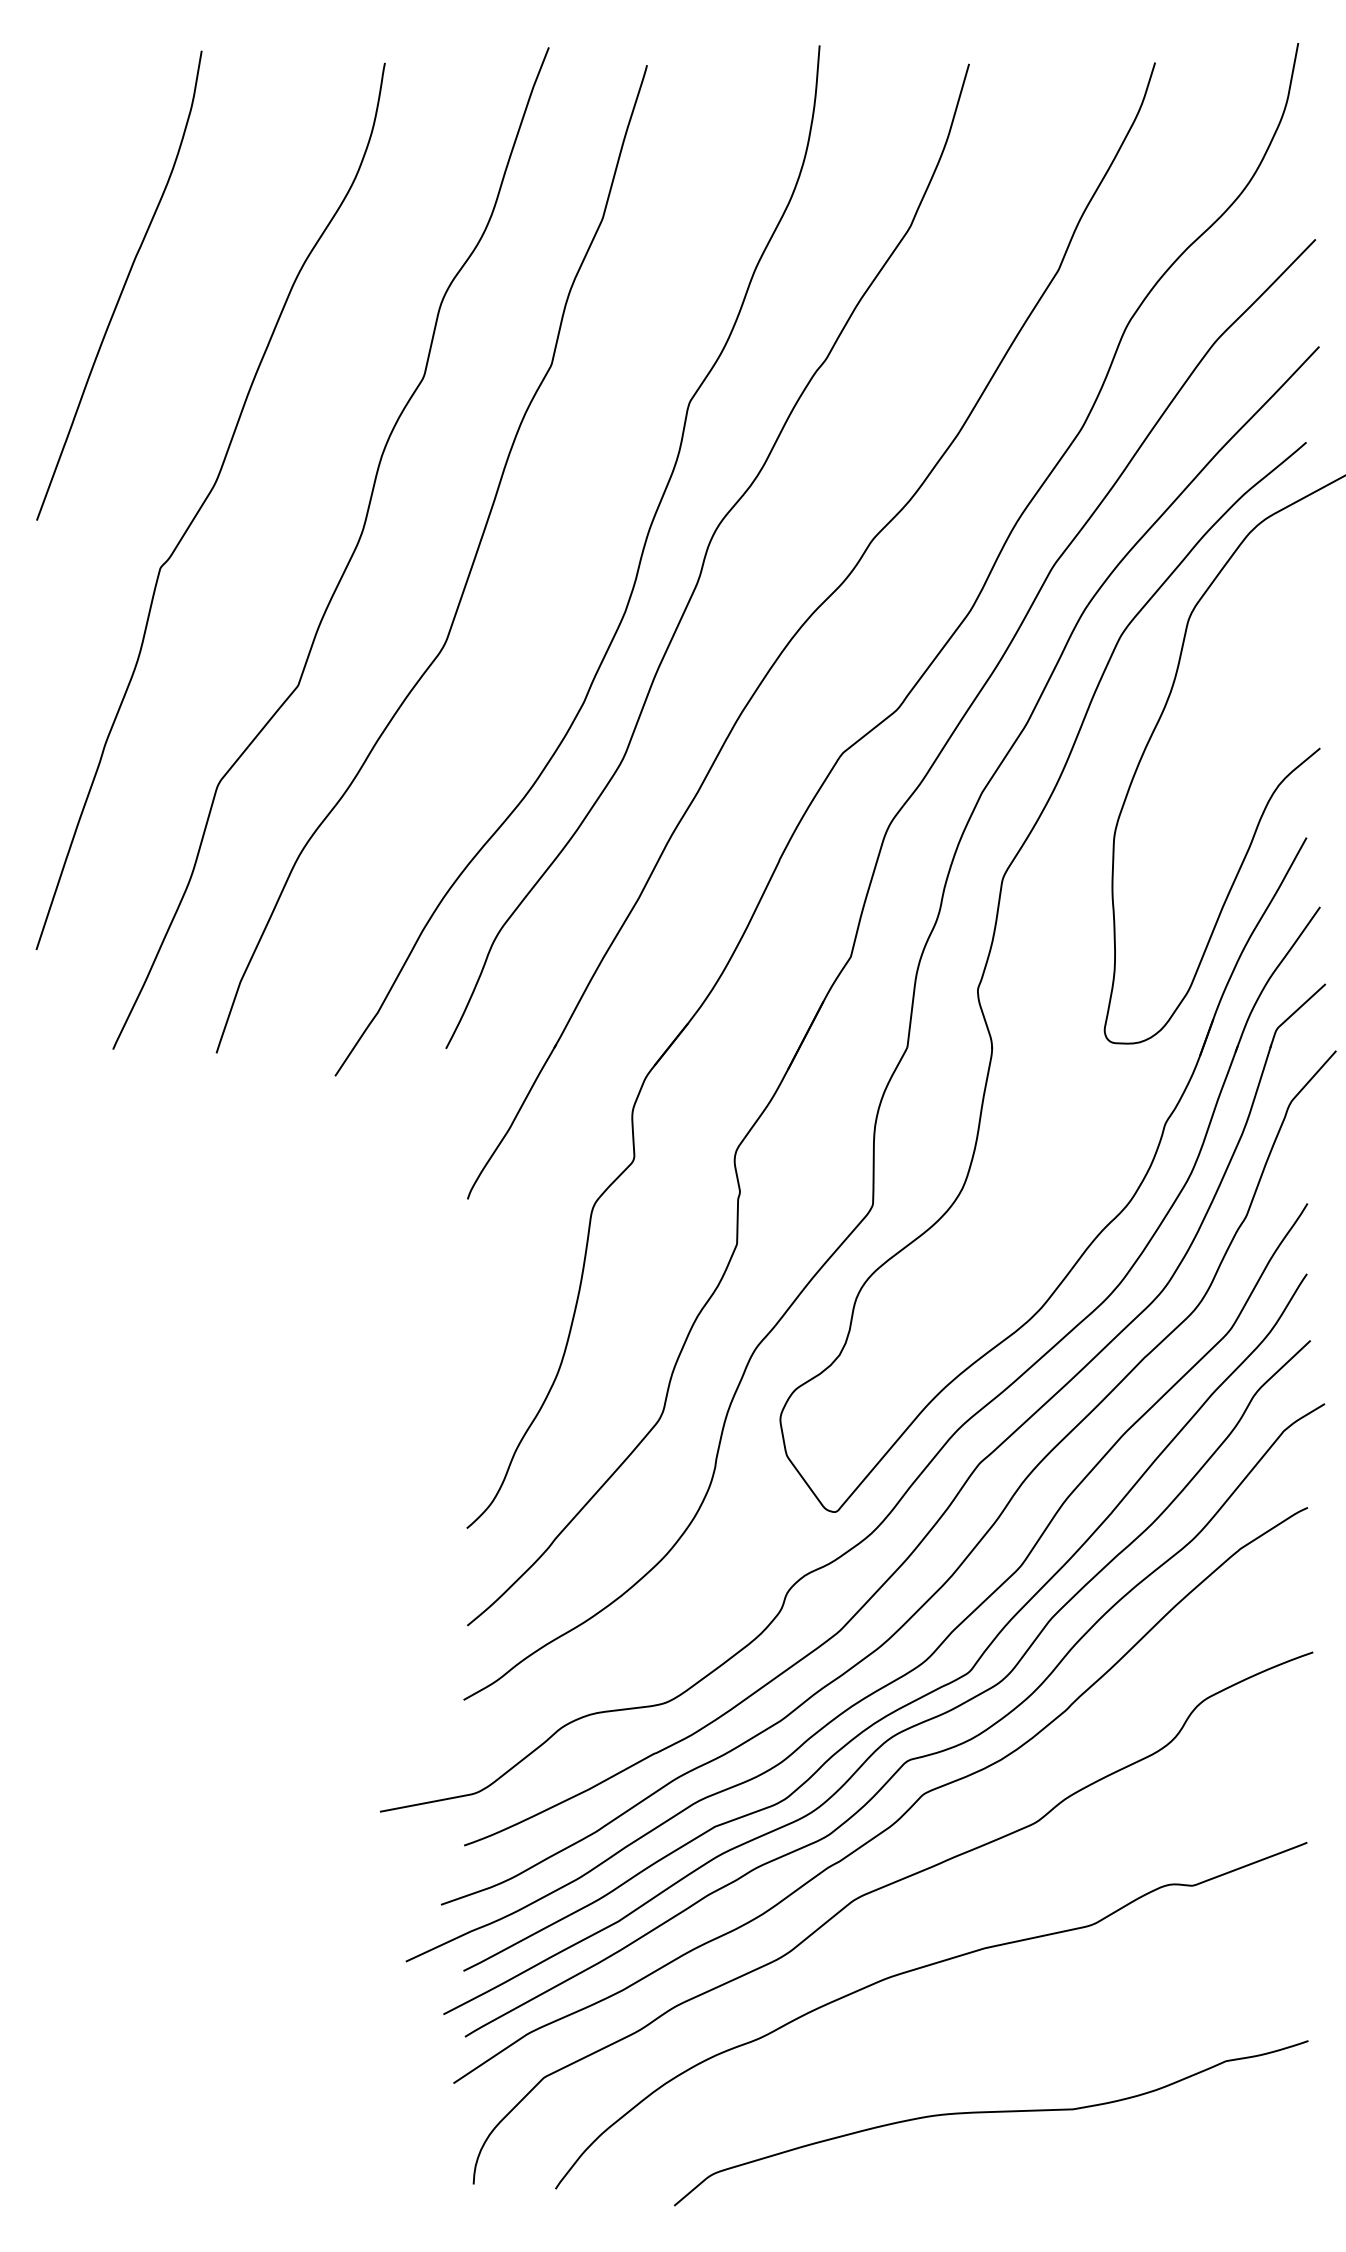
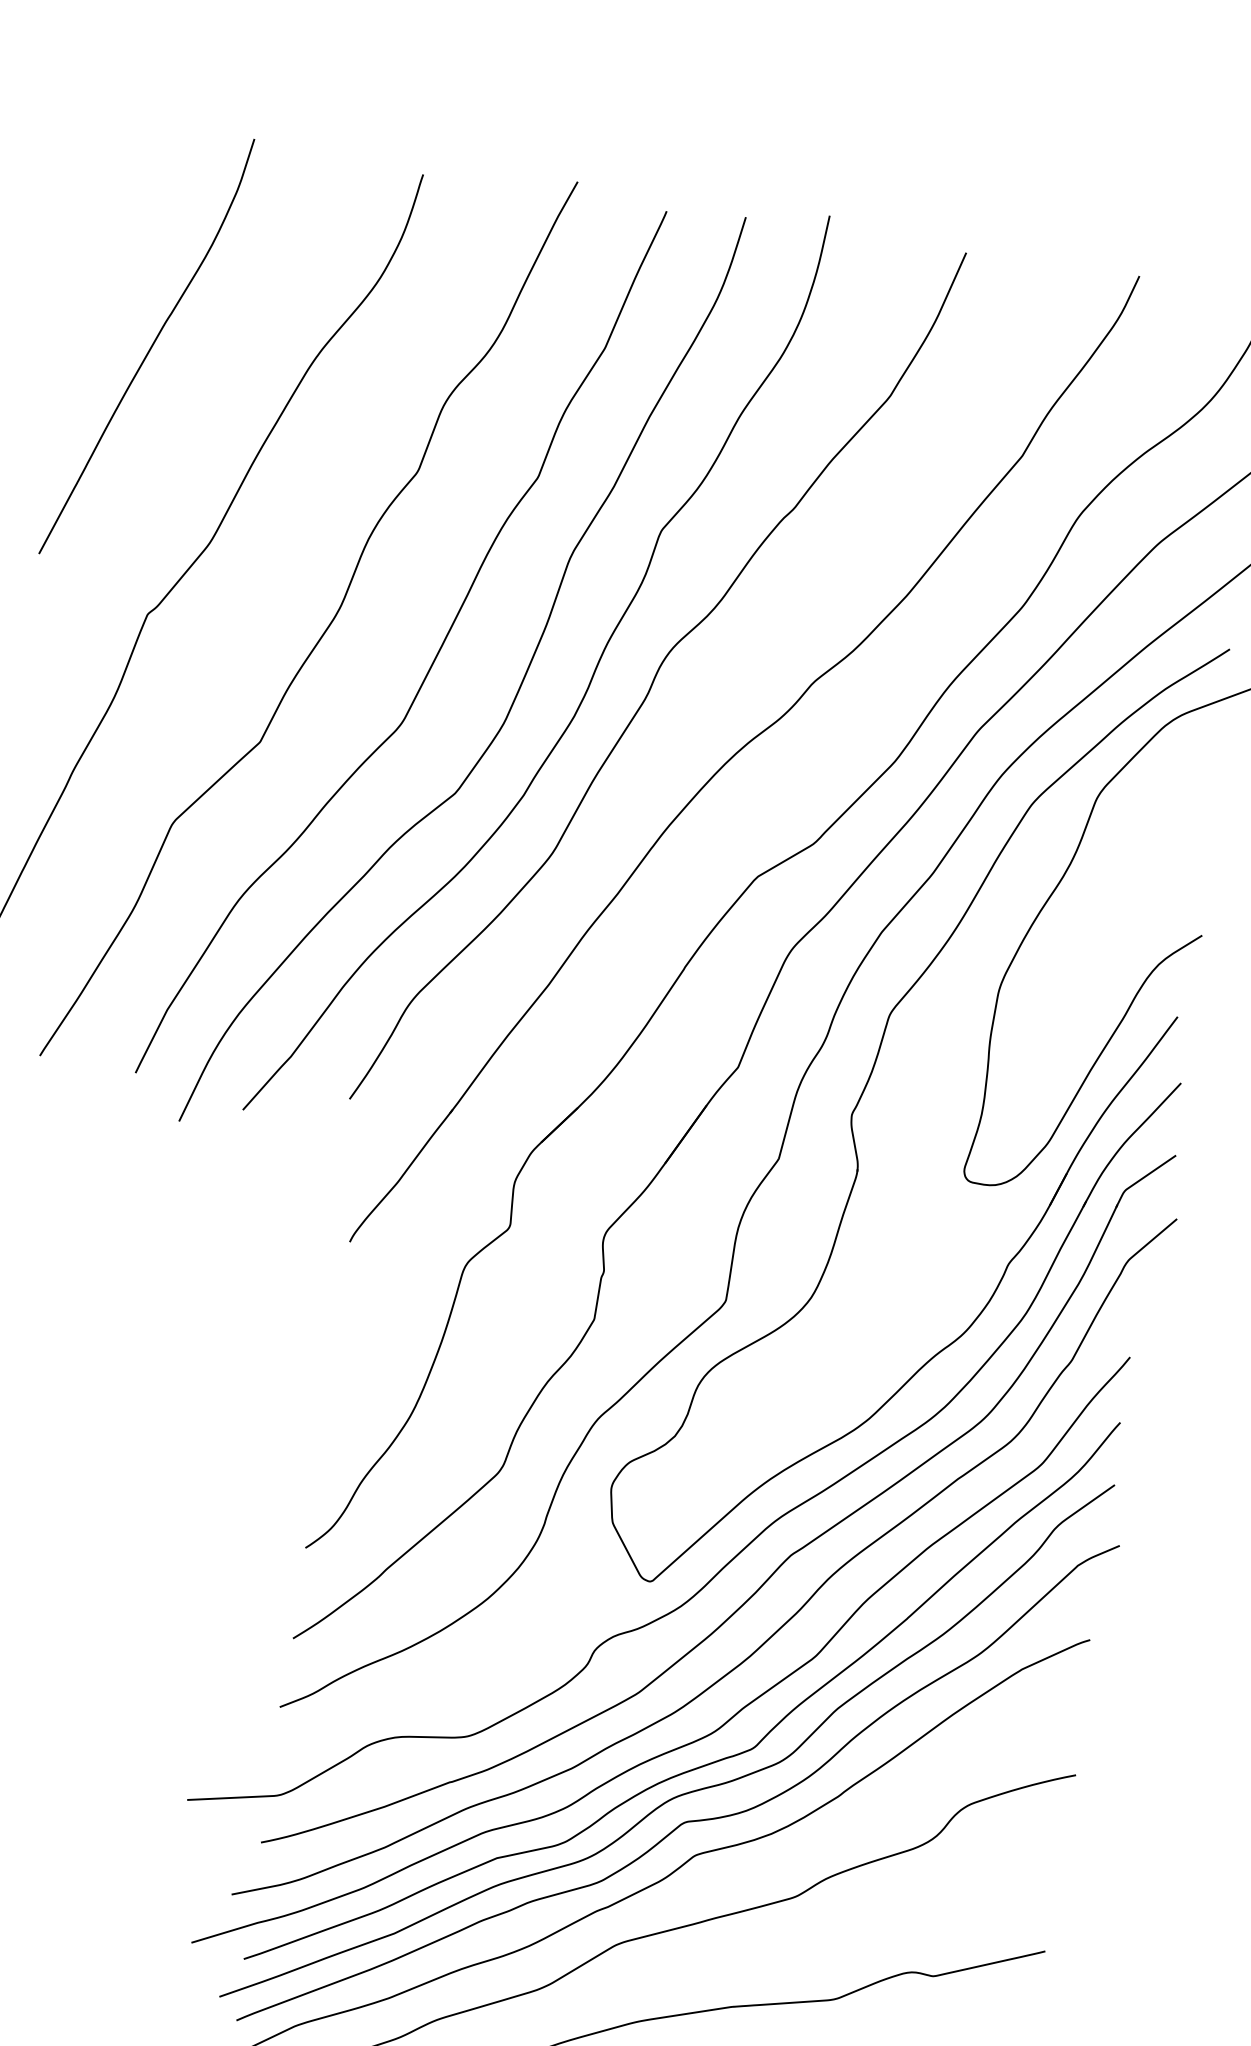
curve: (561, 593) -> (517, 691), added

